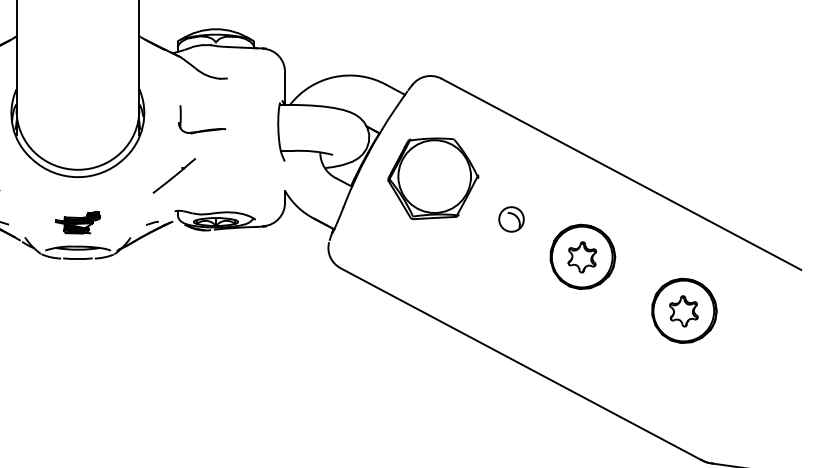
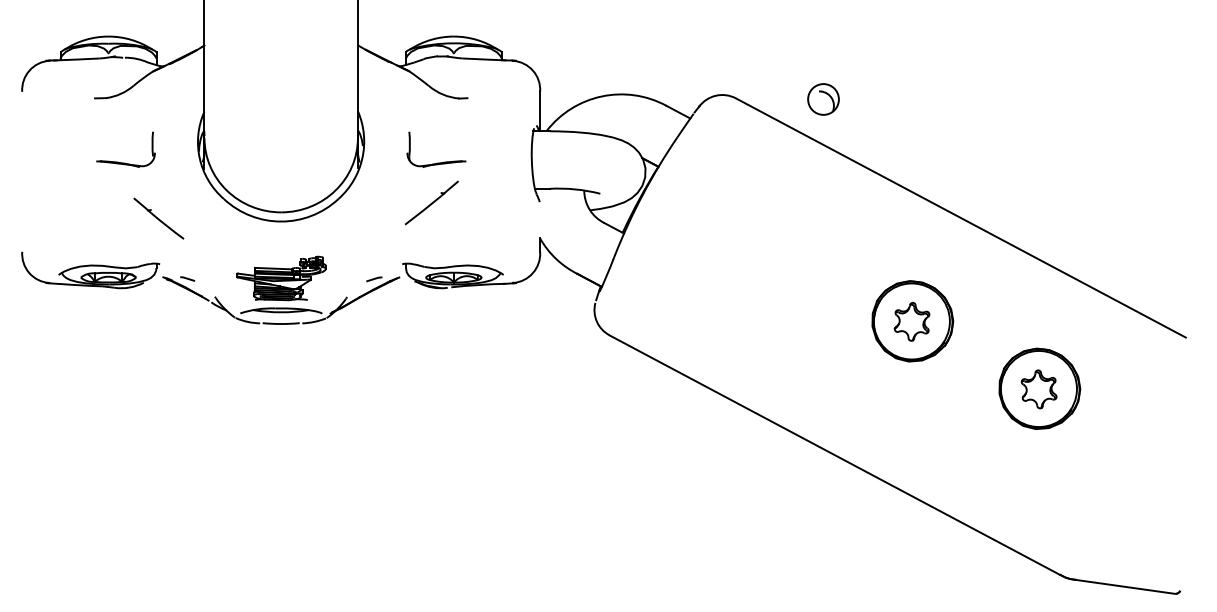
part: (174, 175) -> (431, 202), moved
part: (433, 178) -> (725, 223), removed
part: (511, 219) -> (823, 99), moved
part: (77, 222) -> (280, 278), size x1.6

